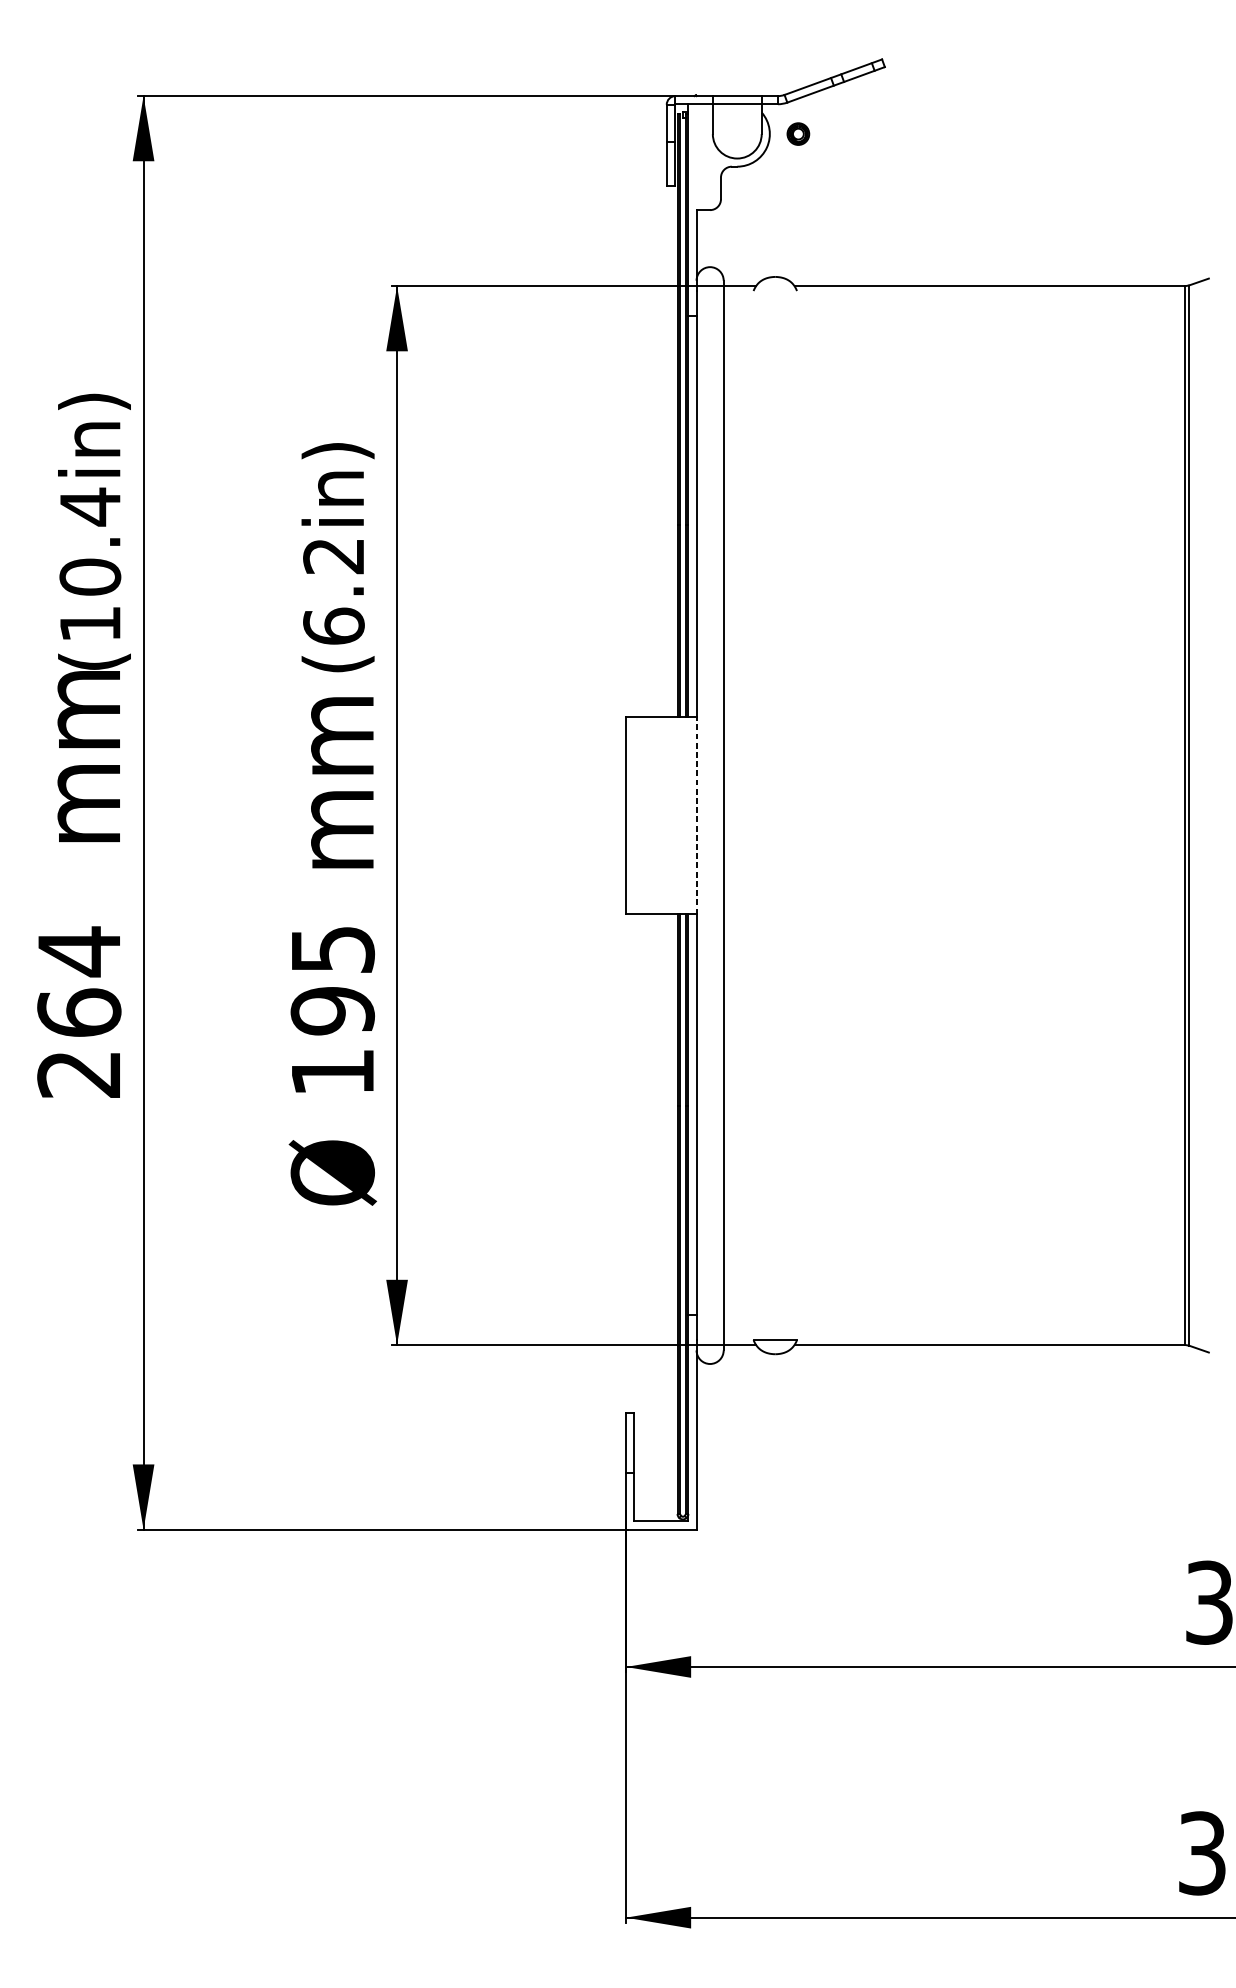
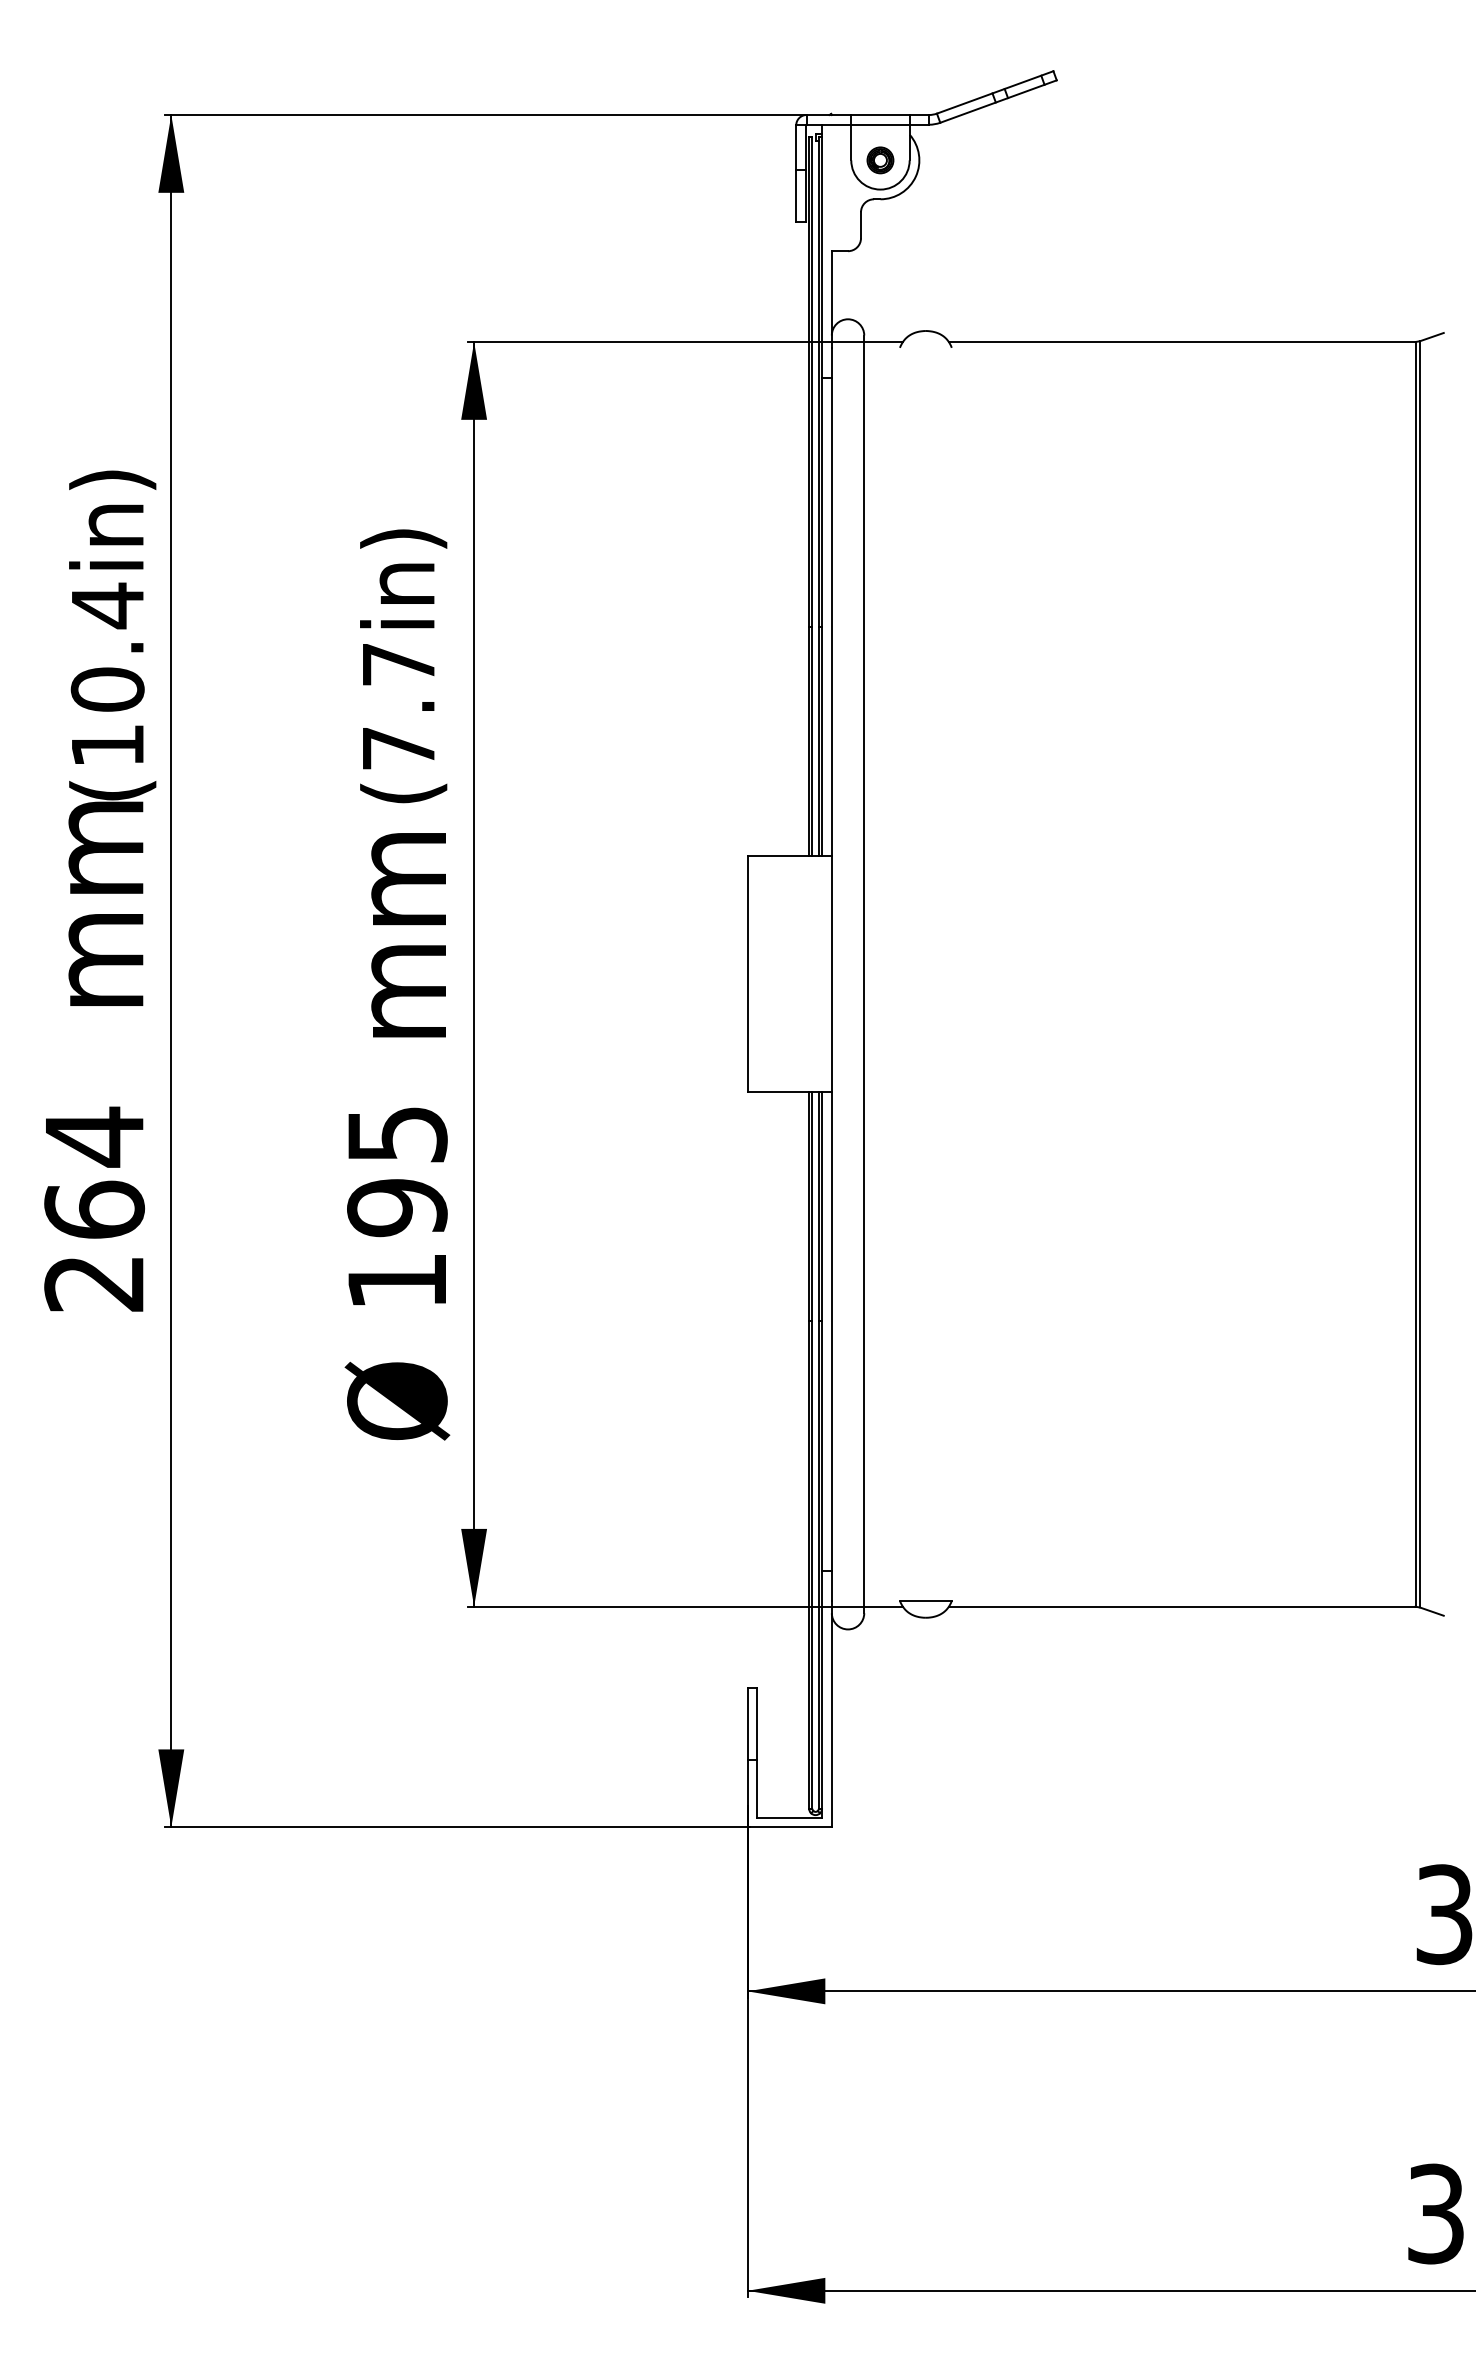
part: (798, 134) -> (880, 160), moved
text: (333, 592) -> (398, 707), (6.2in) -> (7.7in)
line: (696, 814) -> (831, 973), dashed -> solid

